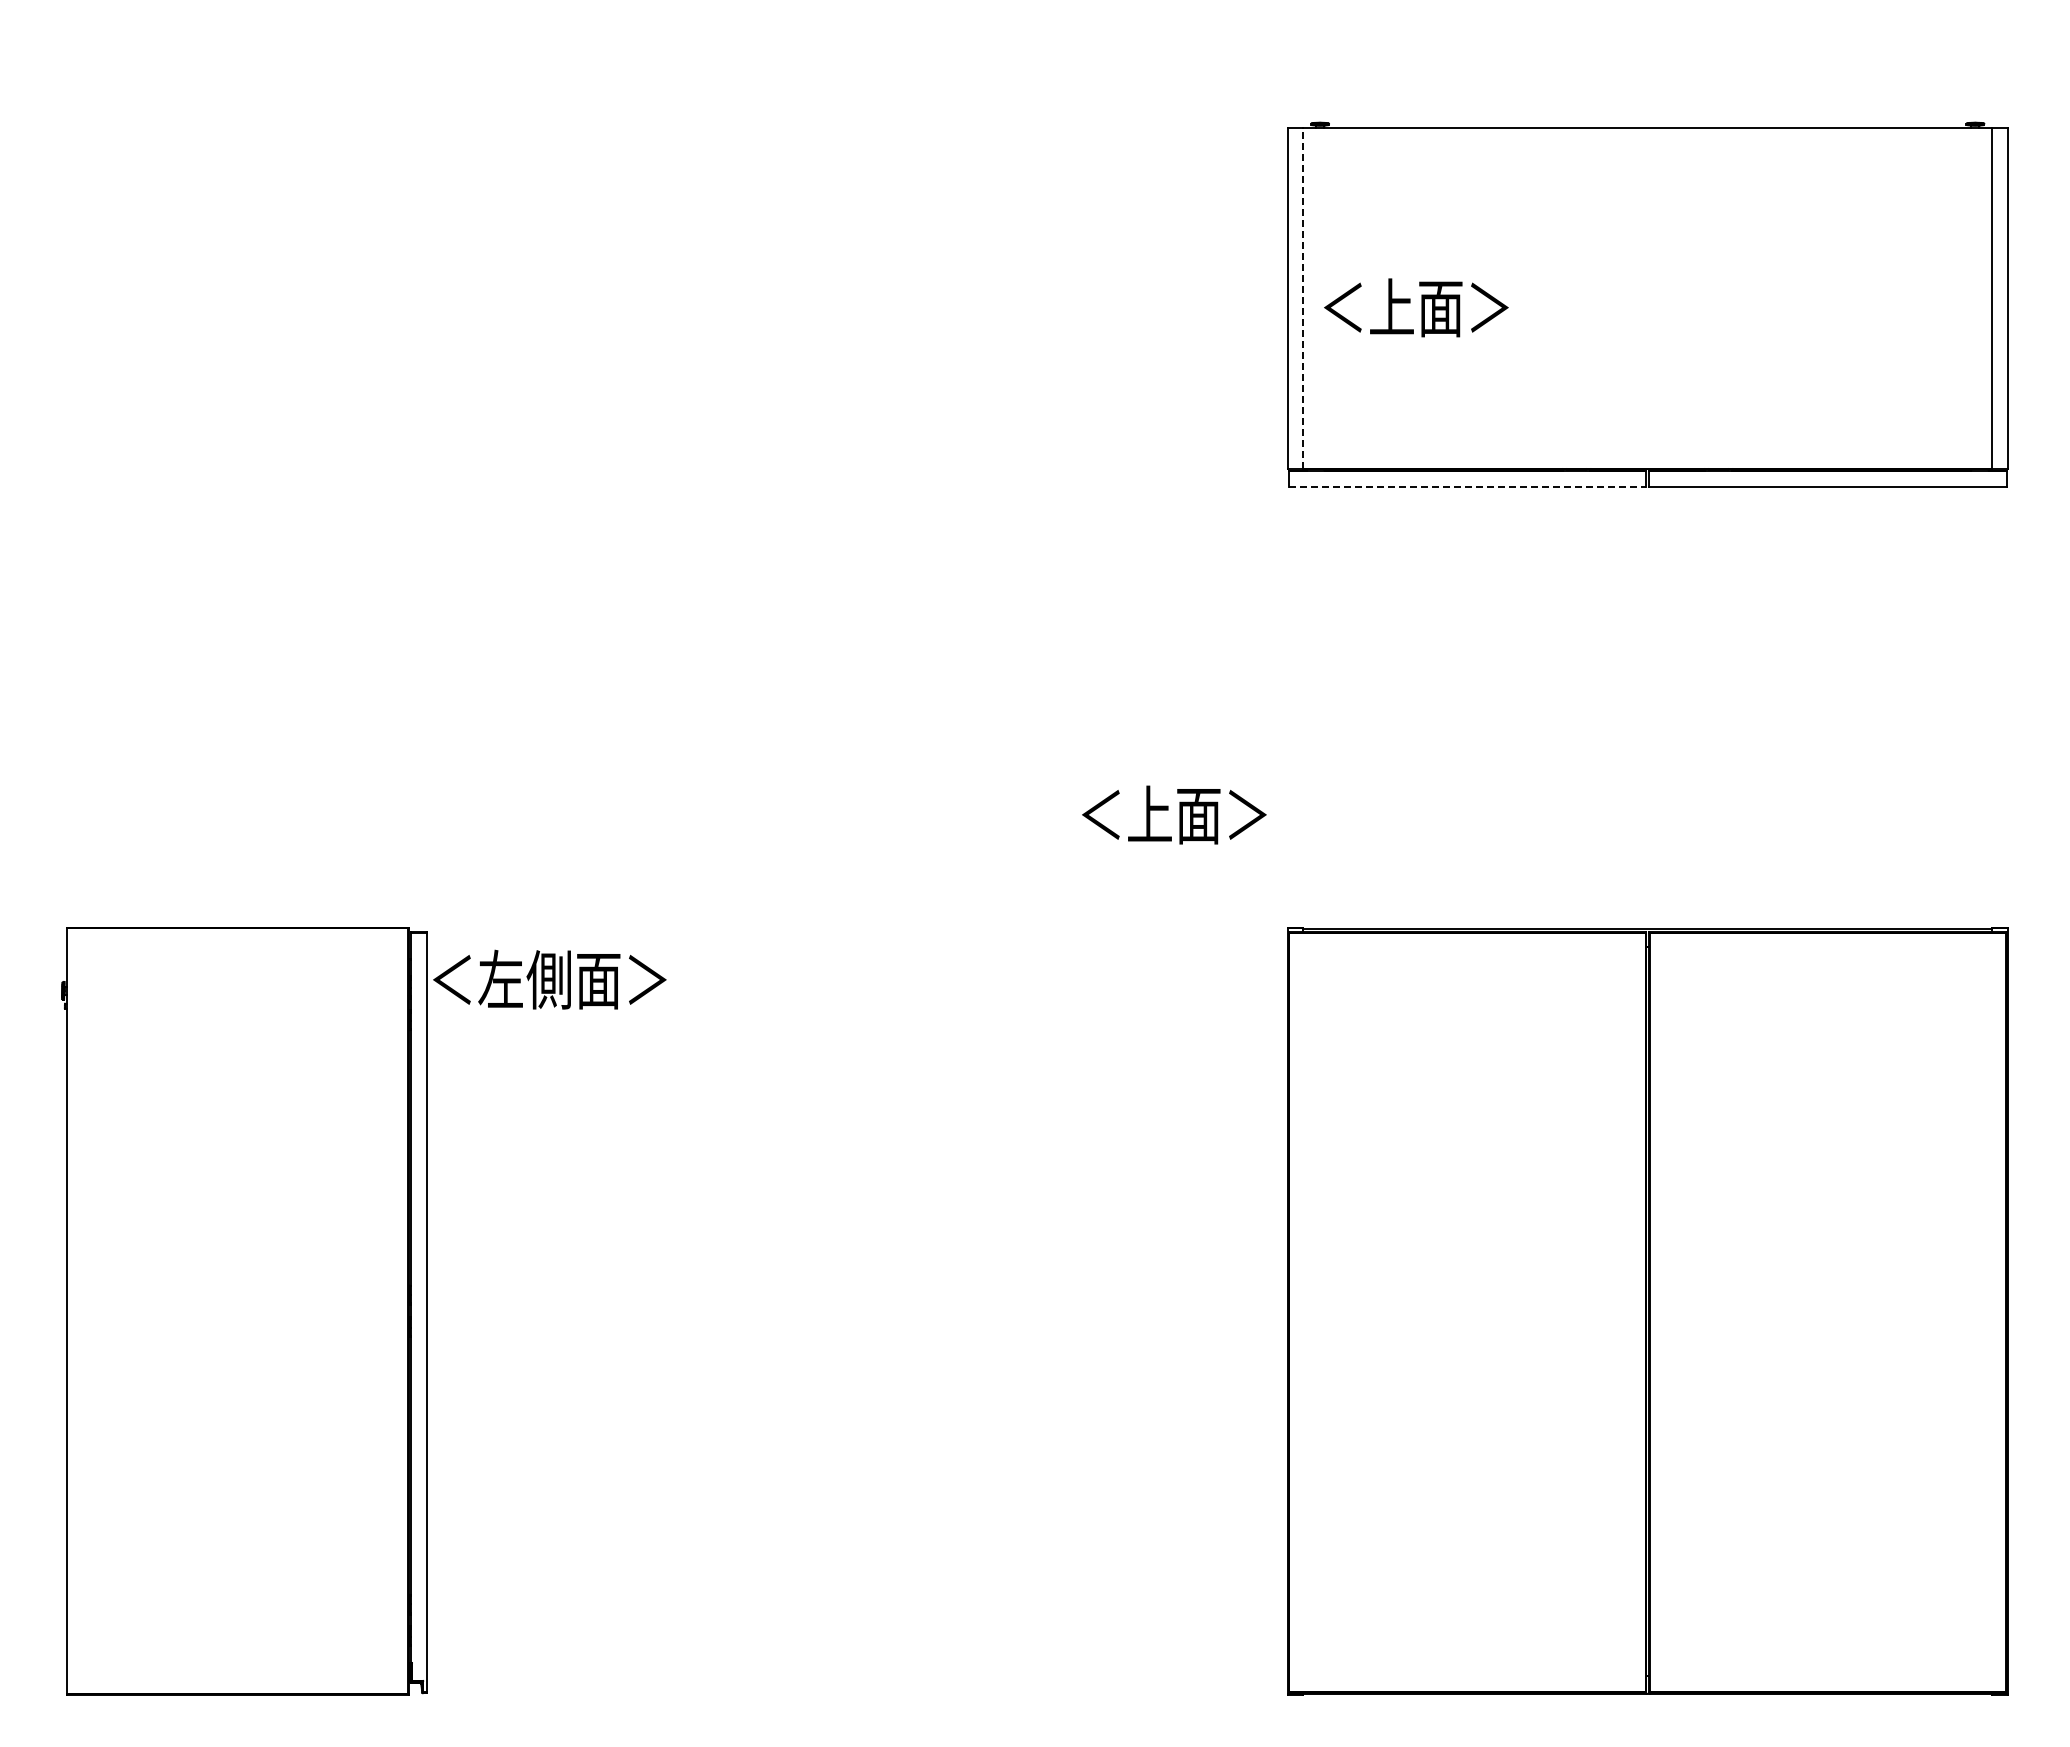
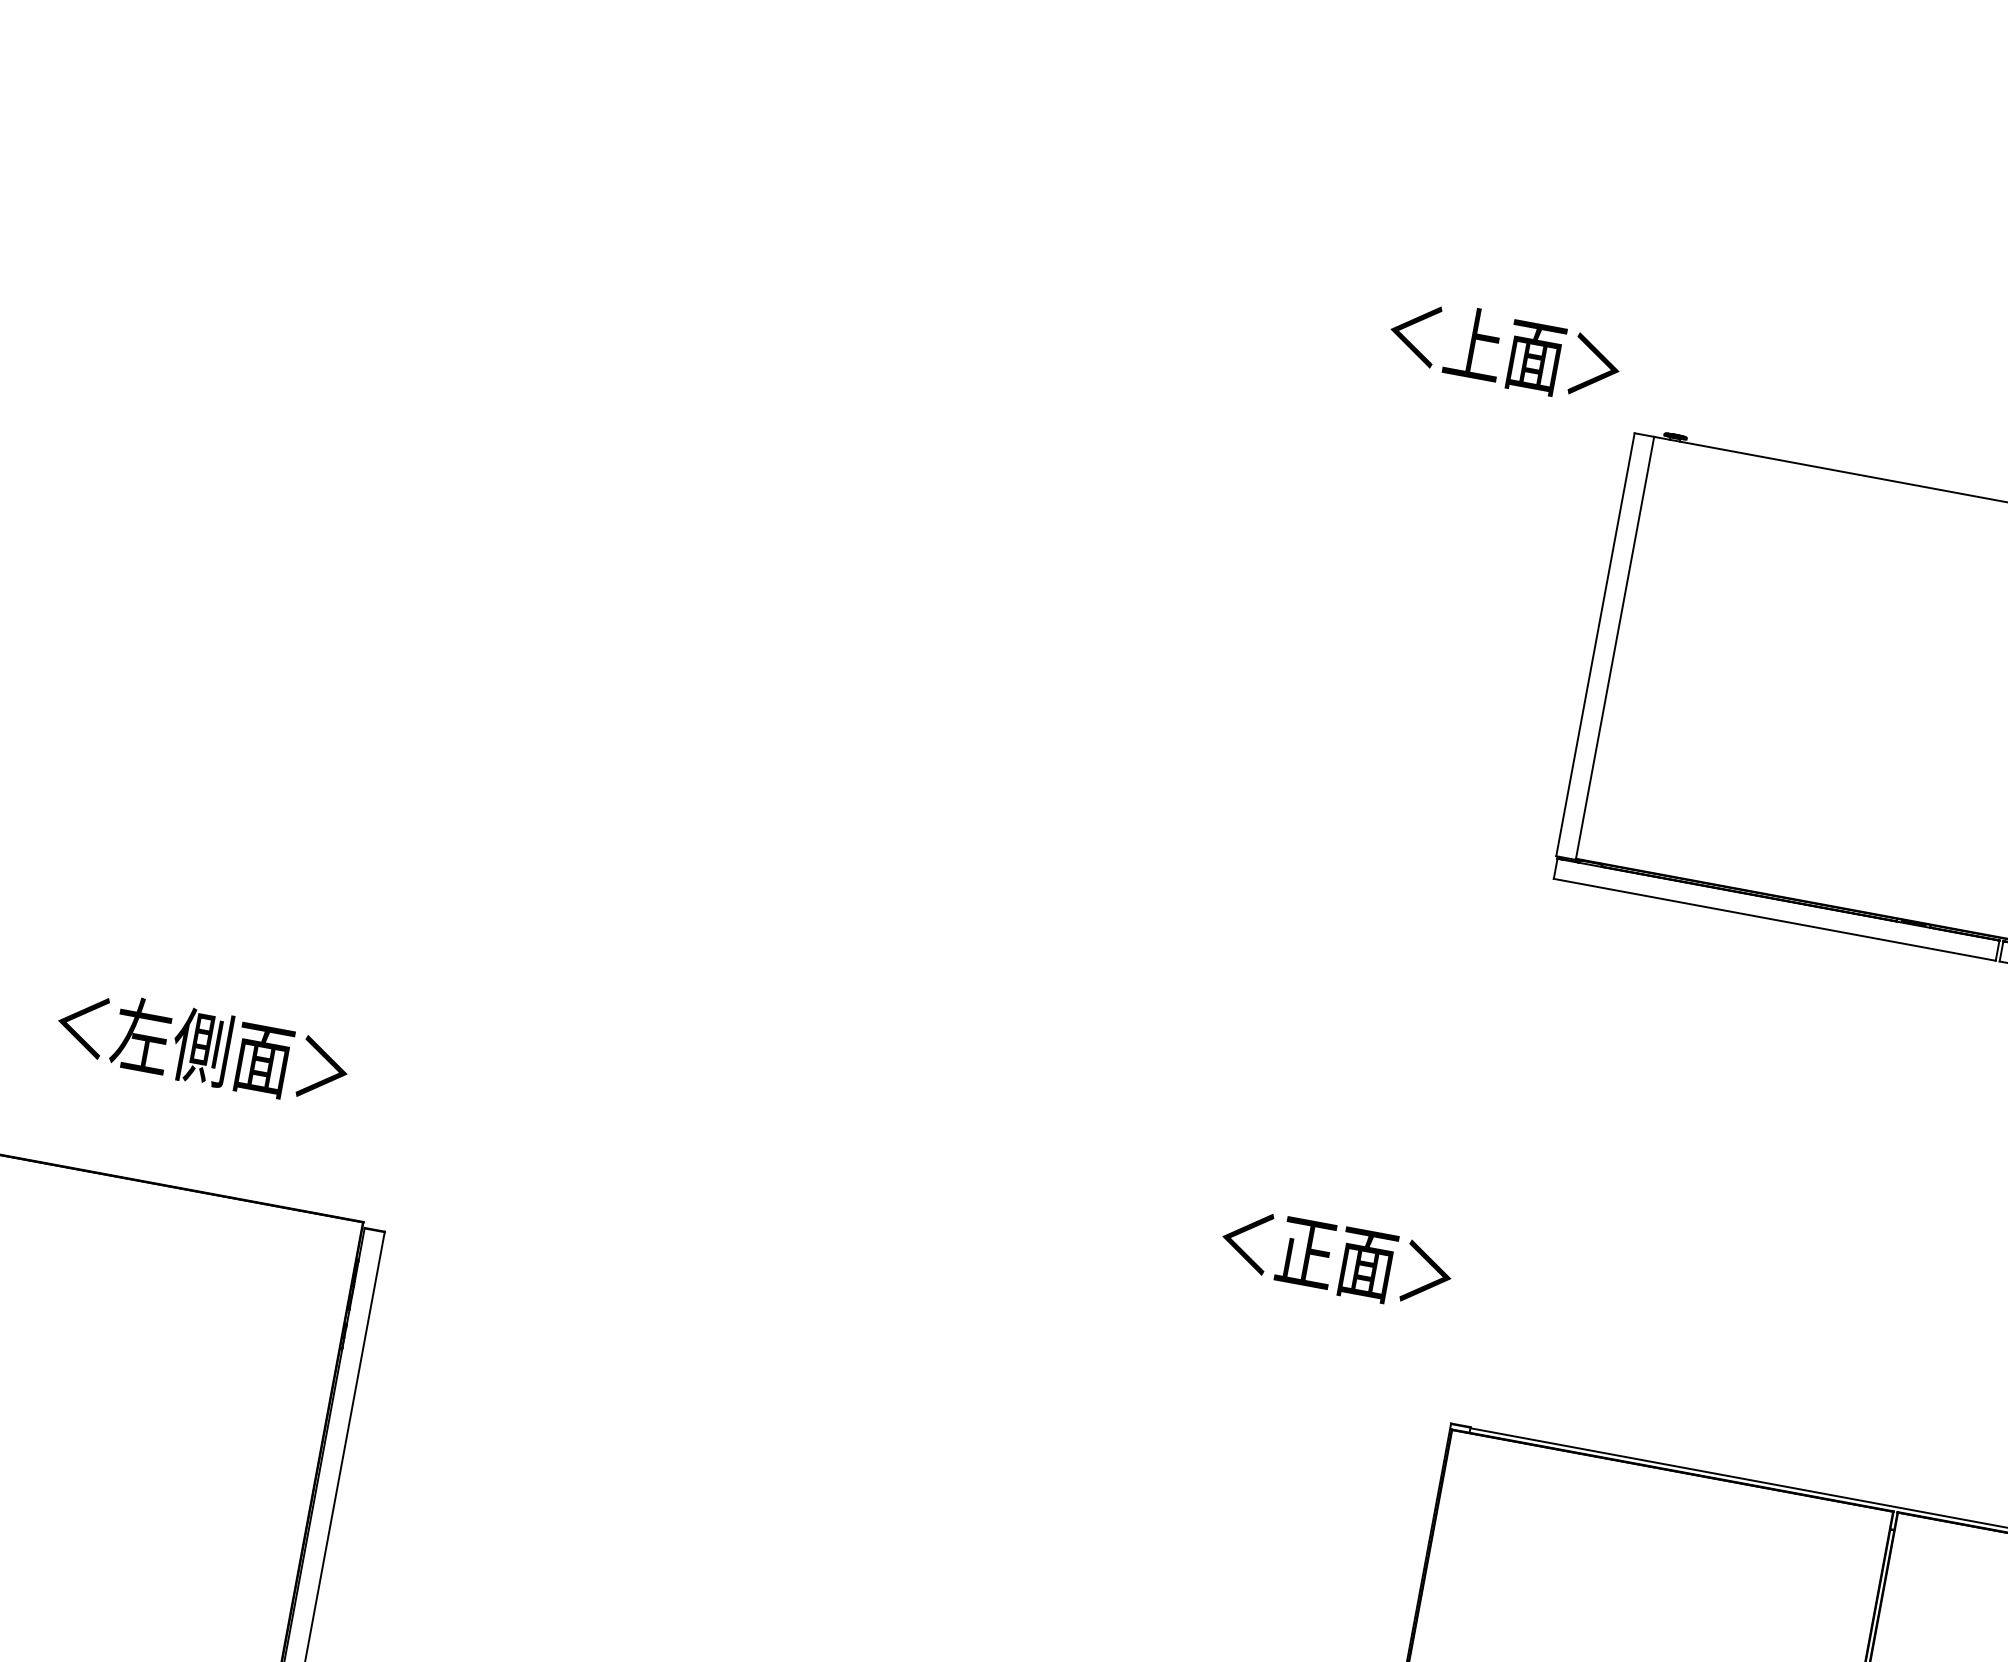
line: (1303, 298) -> (1615, 648), dashed -> solid
text: (1416, 307) -> (1505, 350), moved
line: (1467, 487) -> (1774, 919), dashed -> solid
text: (1149, 813) -> (1306, 1250), ＜上面＞ -> ＜正面＞
text: (549, 979) -> (202, 1046), moved

